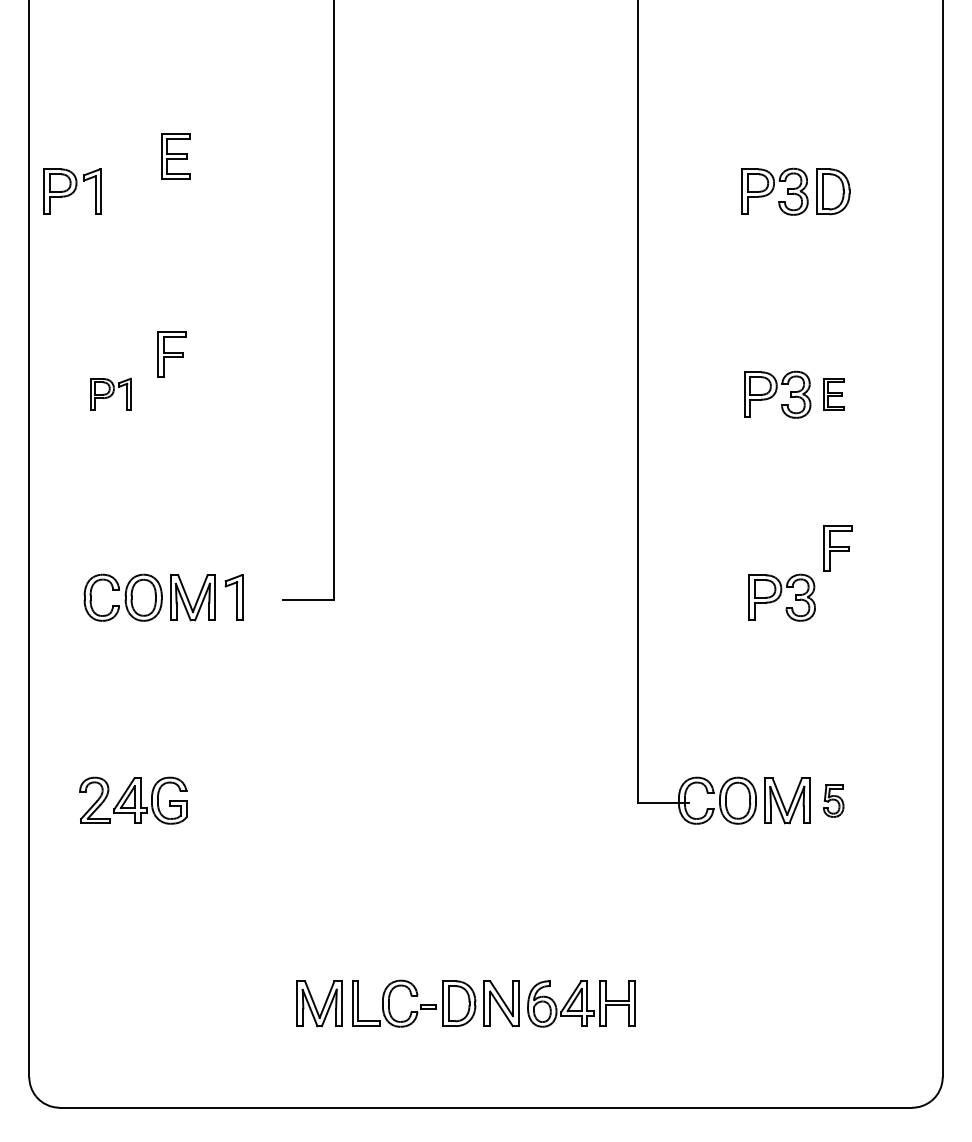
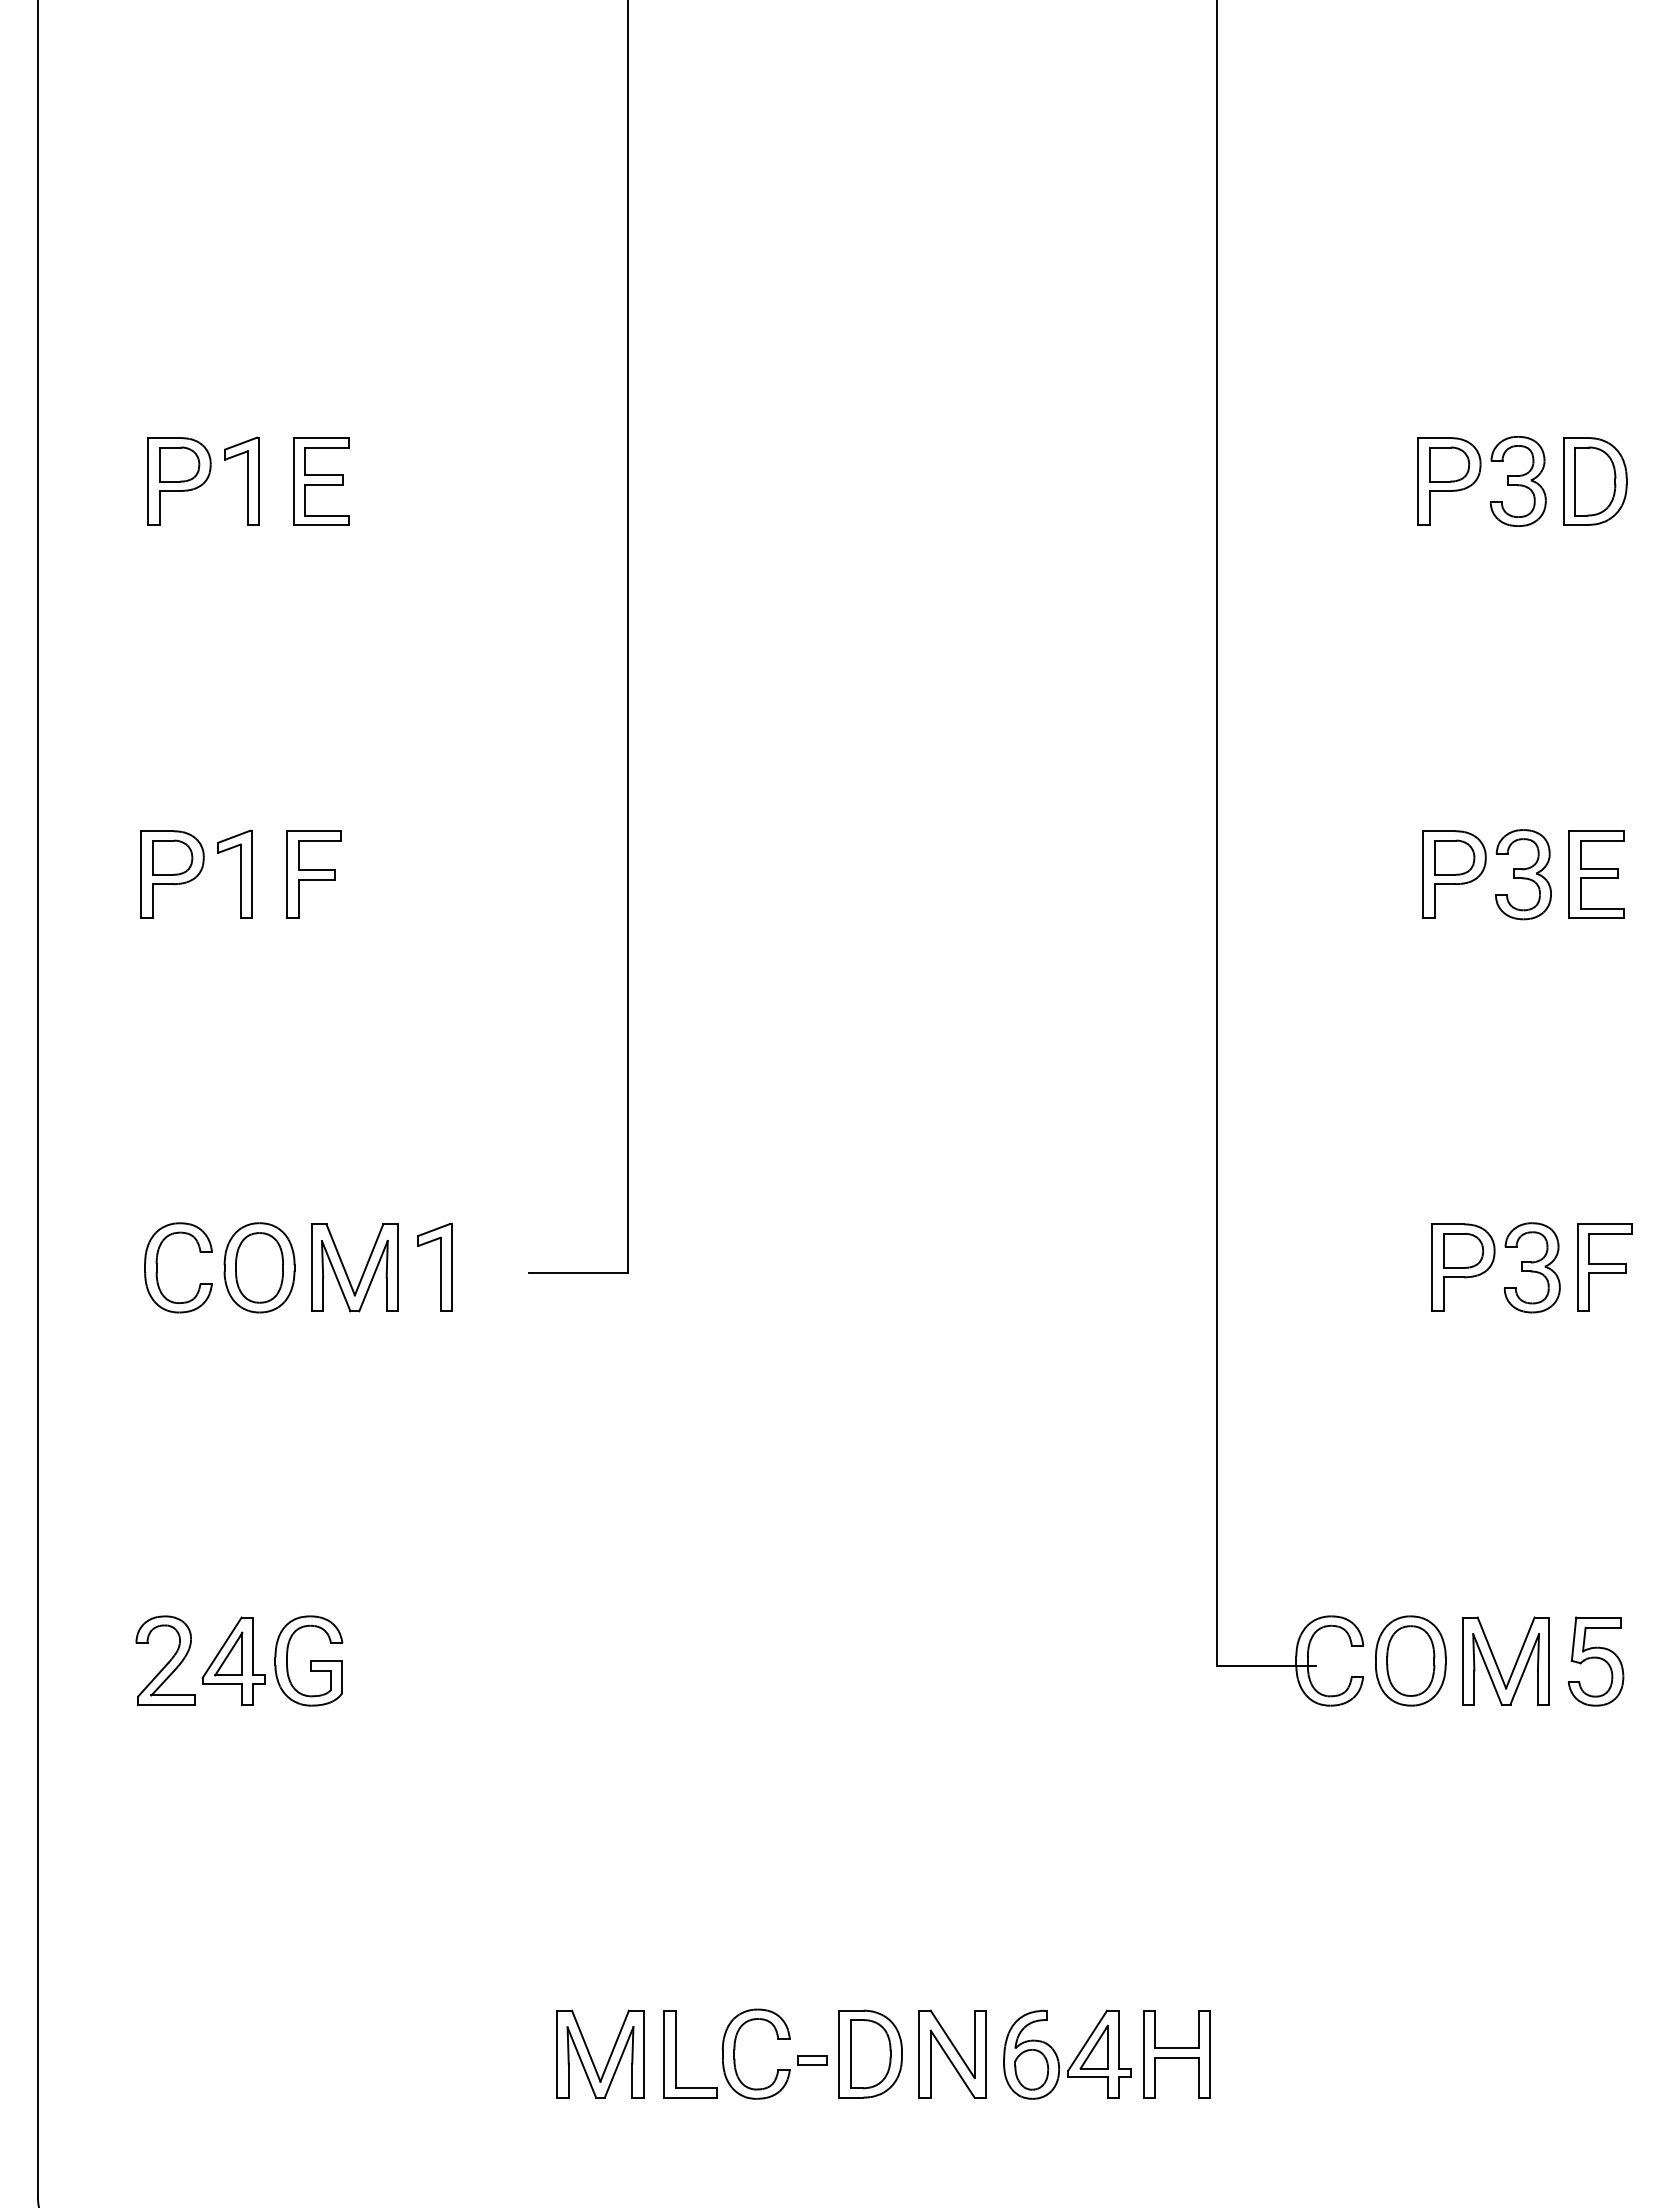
part: (175, 156) -> (321, 480), moved
part: (72, 191) -> (202, 480), moved
part: (171, 354) -> (313, 874), moved
part: (111, 394) -> (197, 874), size x1.43
part: (833, 394) -> (1595, 874), size x1.43
part: (837, 548) -> (1603, 1267), moved
part: (833, 800) -> (1595, 1660), size x1.43

